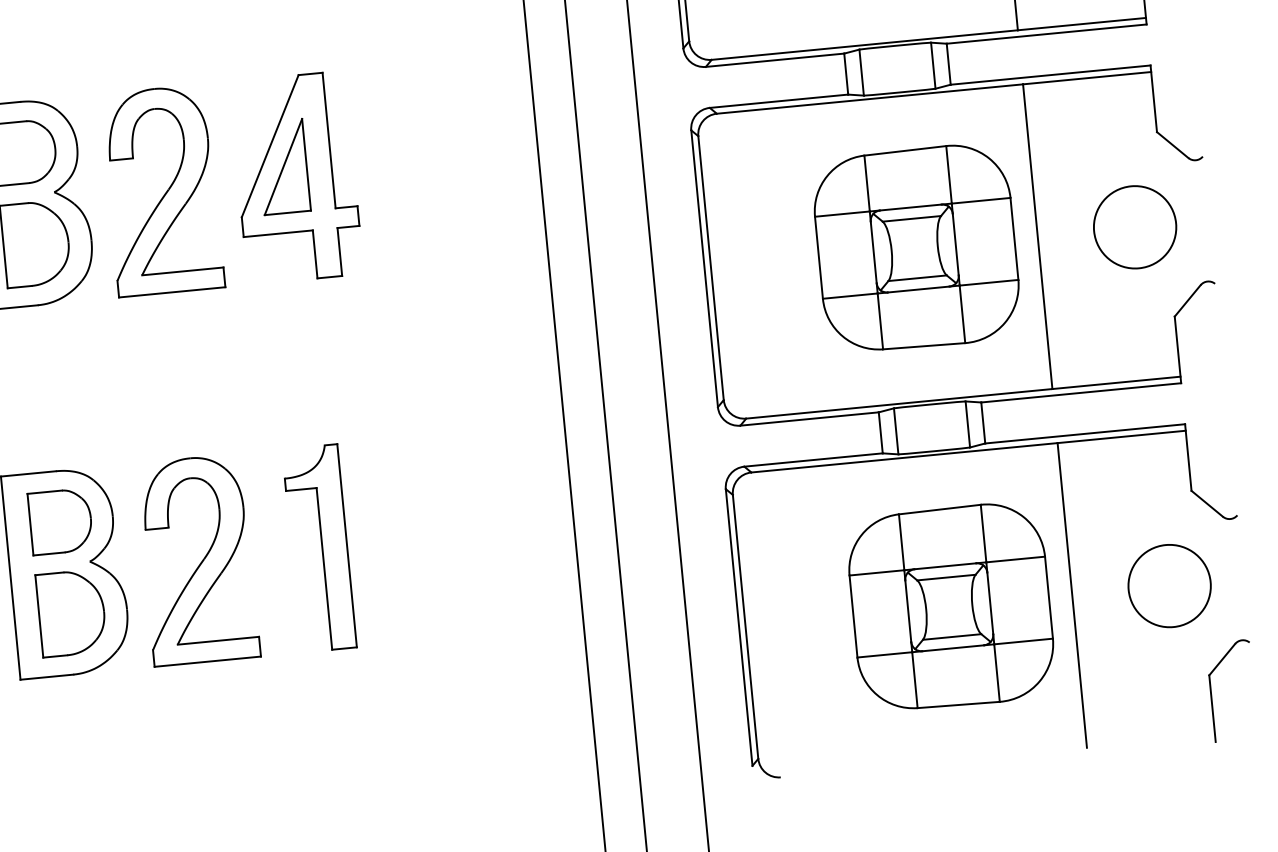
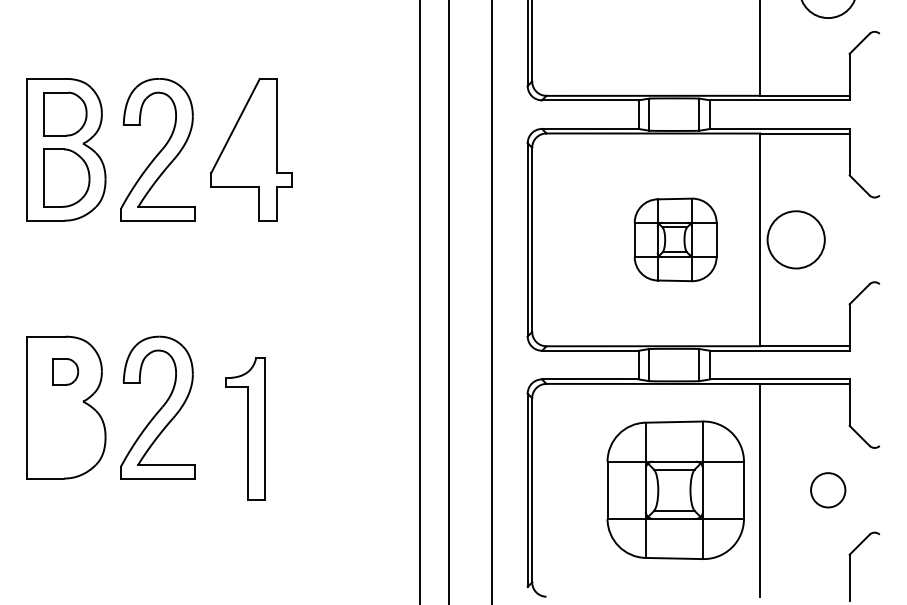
part: (283, 167) -> (243, 141), removed
circle: (1134, 226) -> (795, 239), moved
part: (916, 247) -> (675, 239), size x0.6
part: (60, 521) -> (65, 371), size x0.6
part: (319, 548) -> (245, 428), moved
circle: (1168, 585) -> (827, 489), size x0.6
part: (70, 612) -> (66, 435), removed

